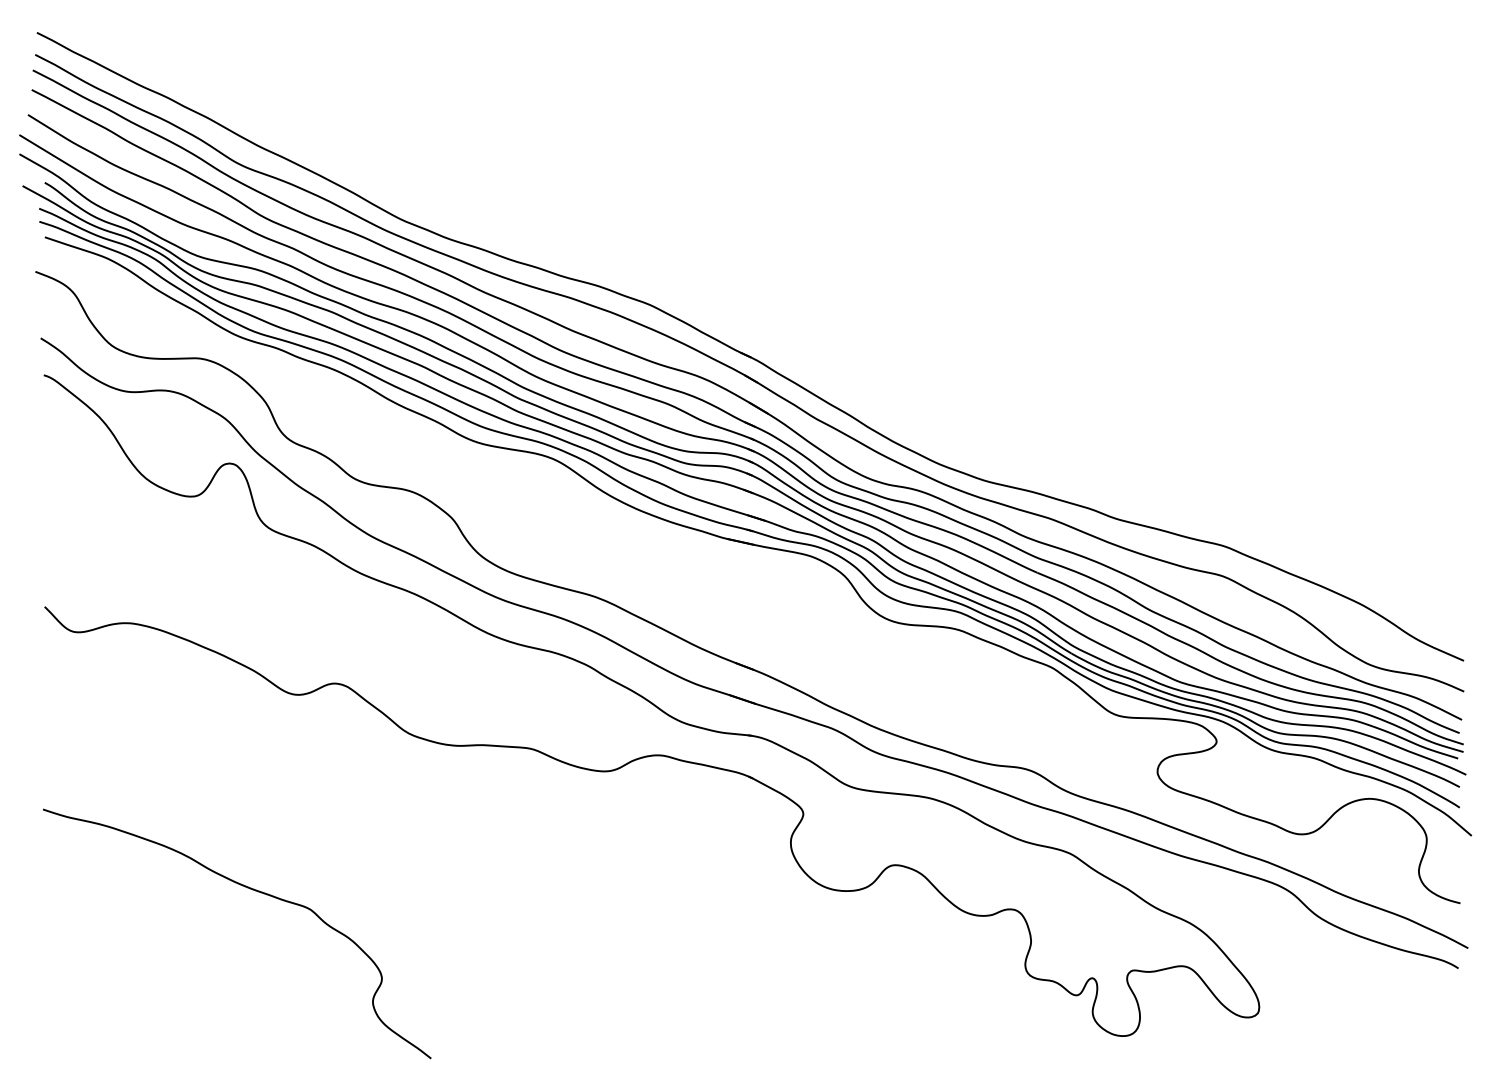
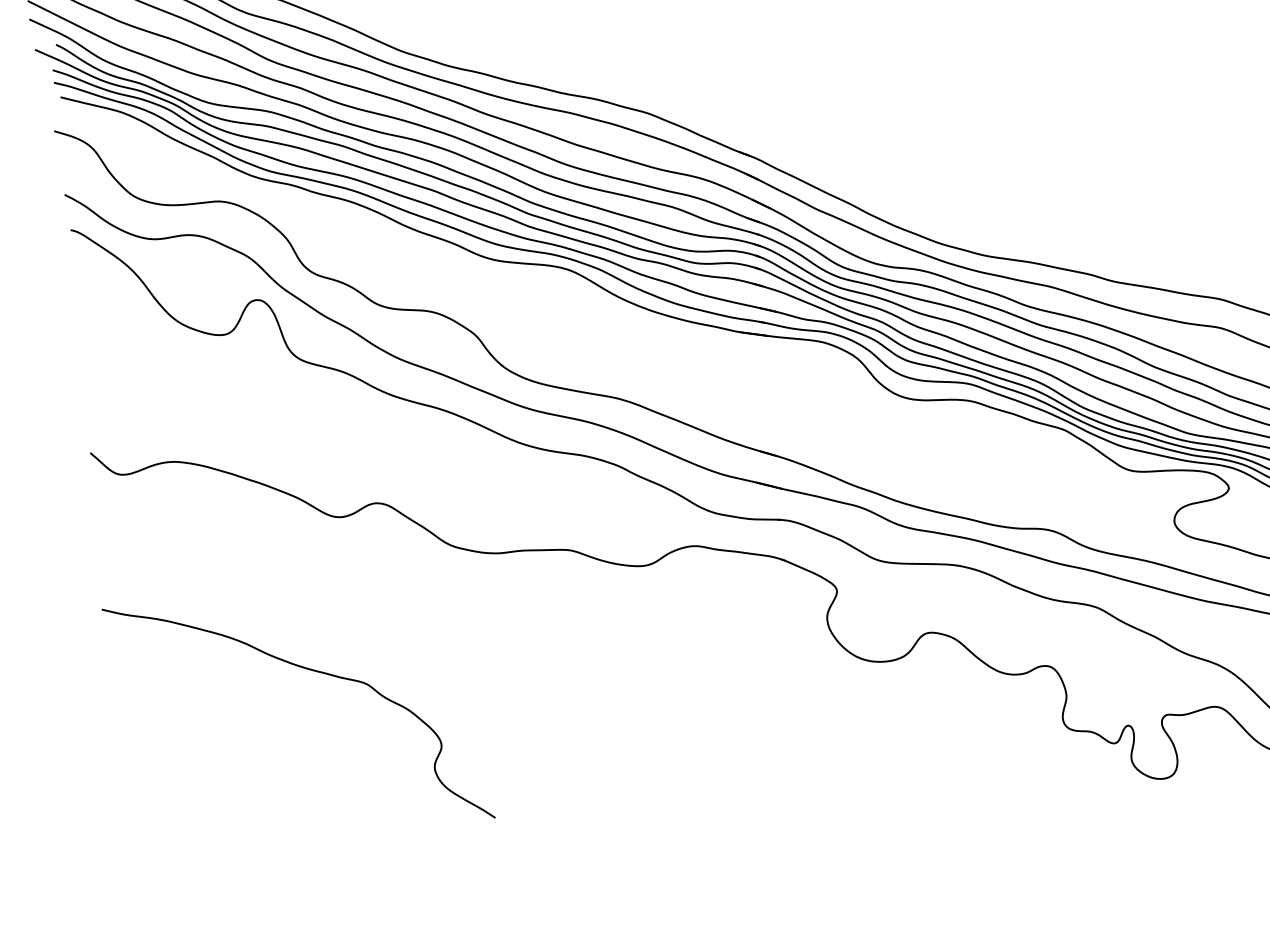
curve: (252, 890) -> (309, 670), moved

